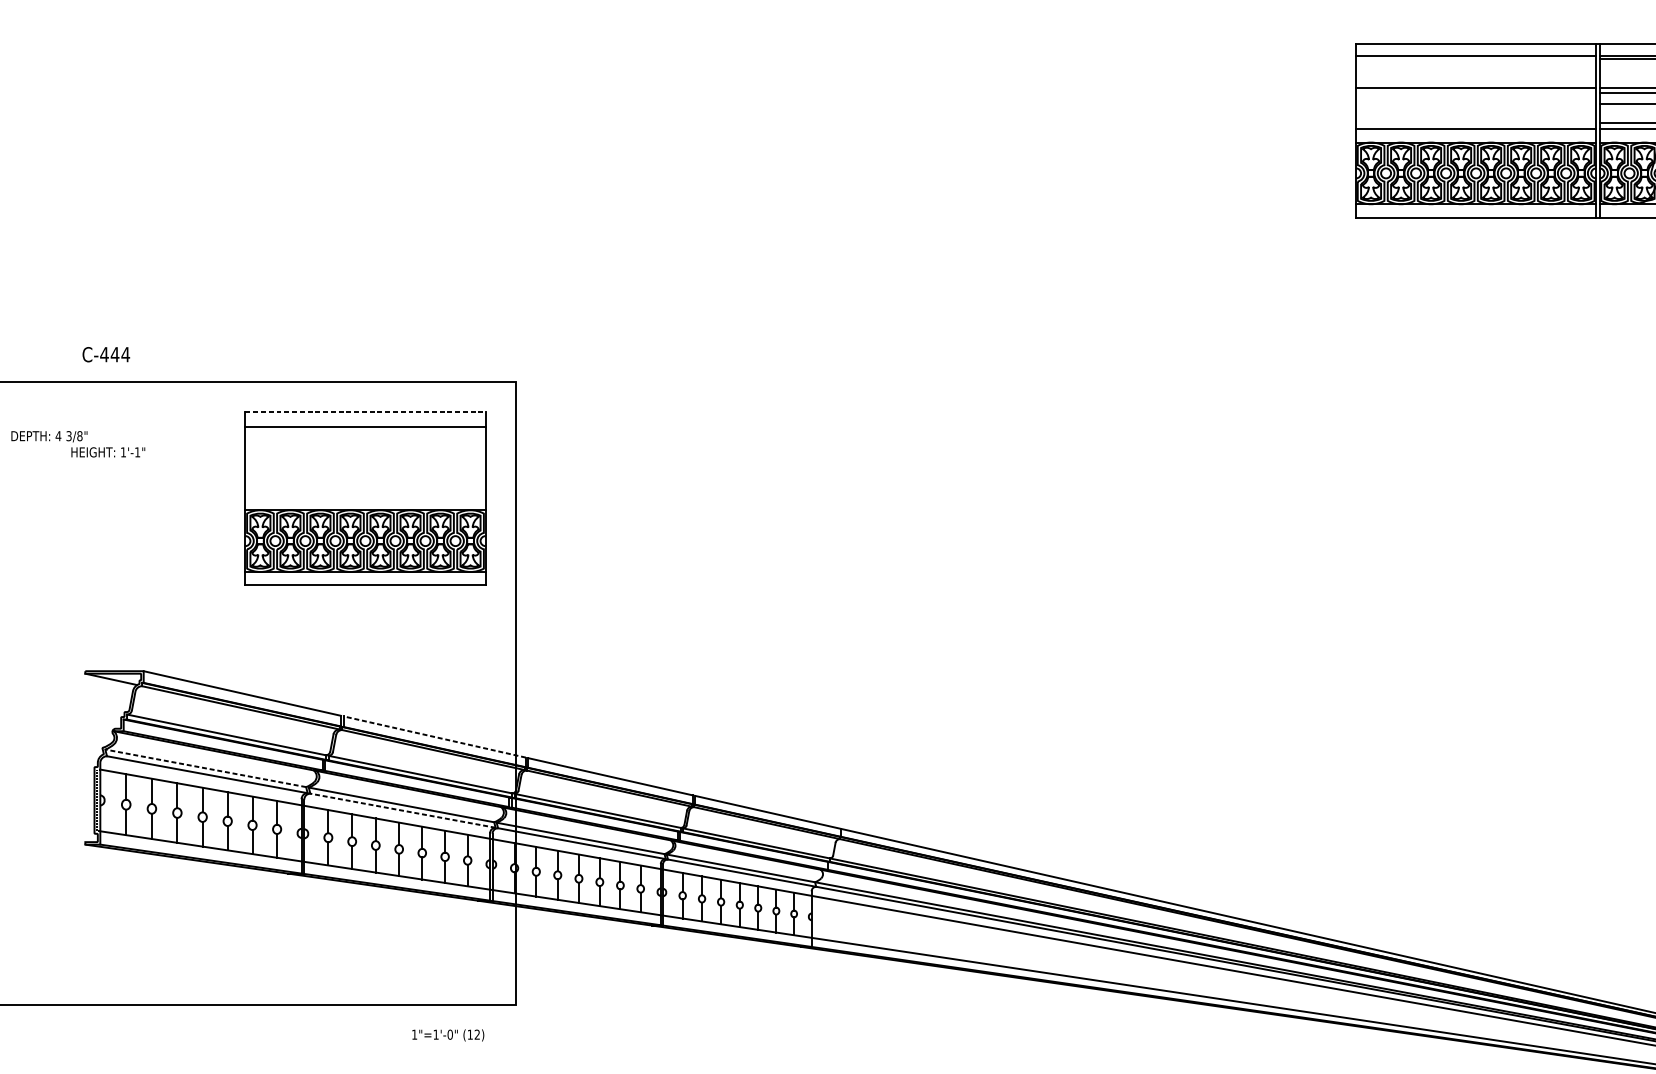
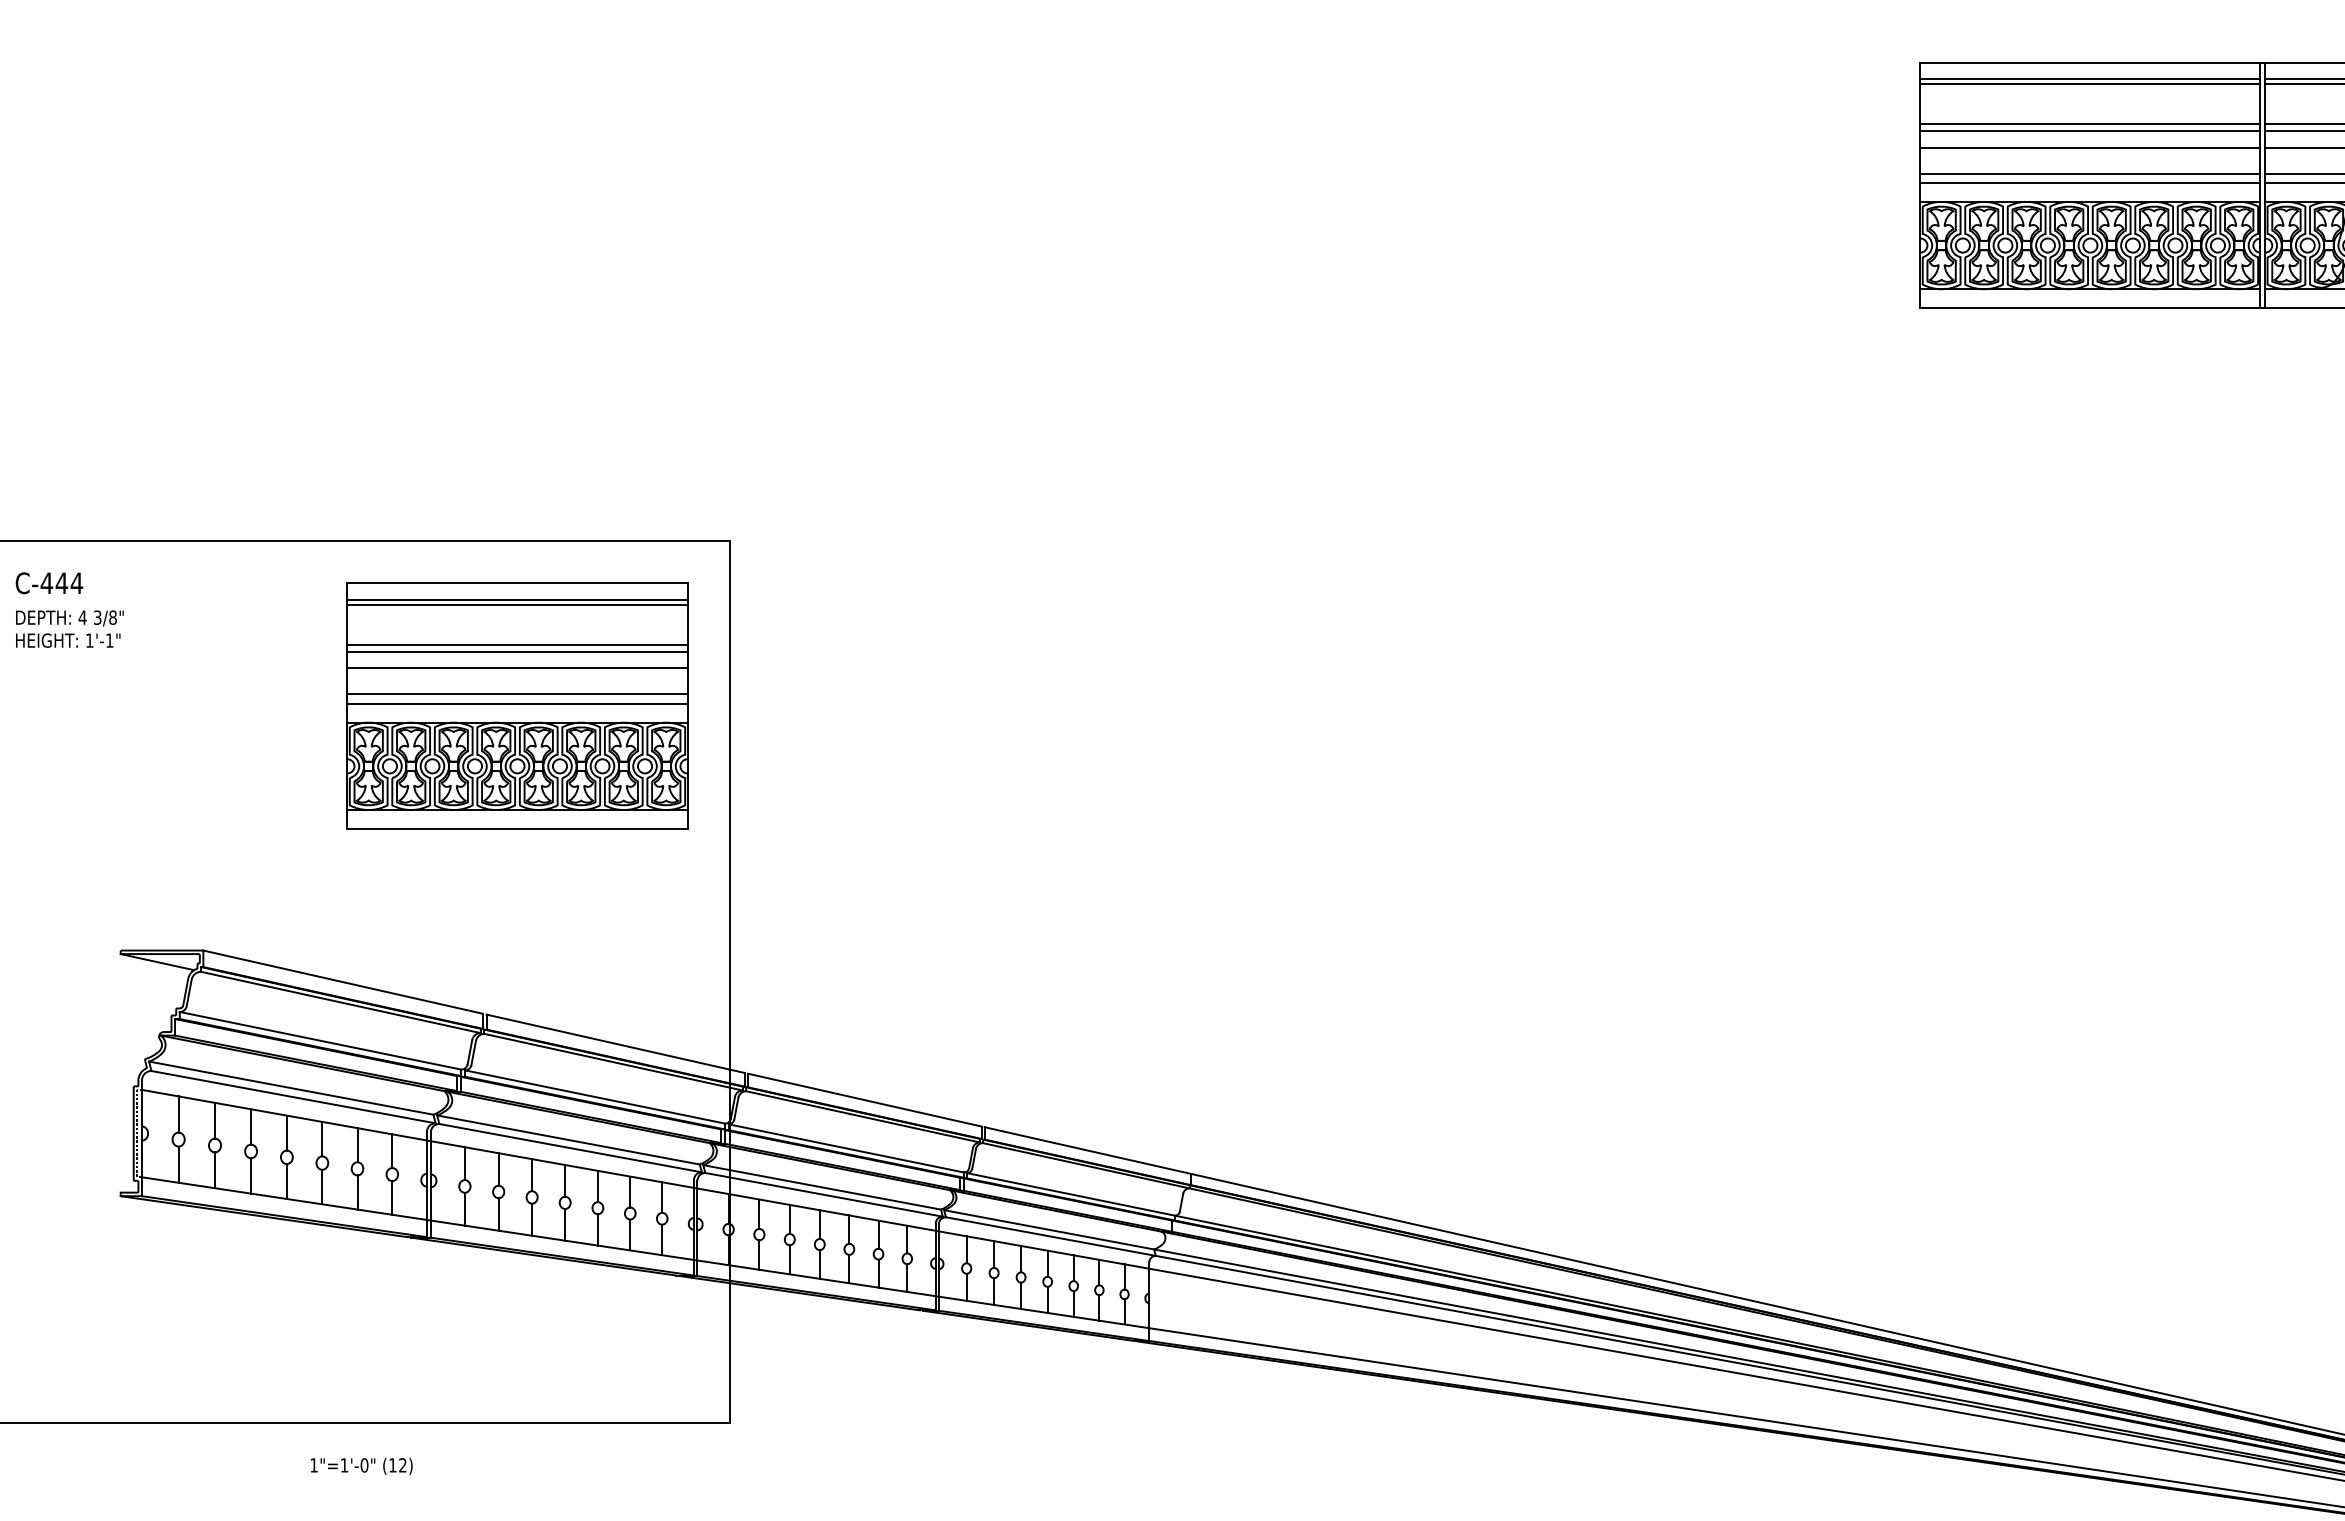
line: (1476, 58) -> (2090, 83), added
line: (1476, 92) -> (2090, 131), added
line: (1476, 104) -> (2090, 147), added
line: (1476, 122) -> (2090, 173), added
text: (106, 354) -> (49, 583), moved
line: (365, 412) -> (517, 583), dashed -> solid
line: (365, 423) -> (517, 599), added
text: (108, 452) -> (68, 640), moved
line: (365, 455) -> (517, 644), added
line: (365, 460) -> (517, 651), added
line: (365, 472) -> (517, 668), added
line: (365, 490) -> (517, 694), added
line: (365, 496) -> (517, 703), added
line: (434, 736) -> (615, 1043), dashed -> solid
line: (205, 768) -> (291, 1088), dashed -> solid
line: (402, 810) -> (570, 1148), dashed -> solid
text: (448, 1034) -> (361, 1465), moved

